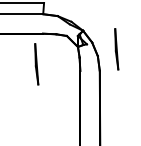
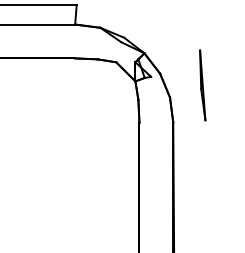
line: (36, 64) -> (63, 111), removed

